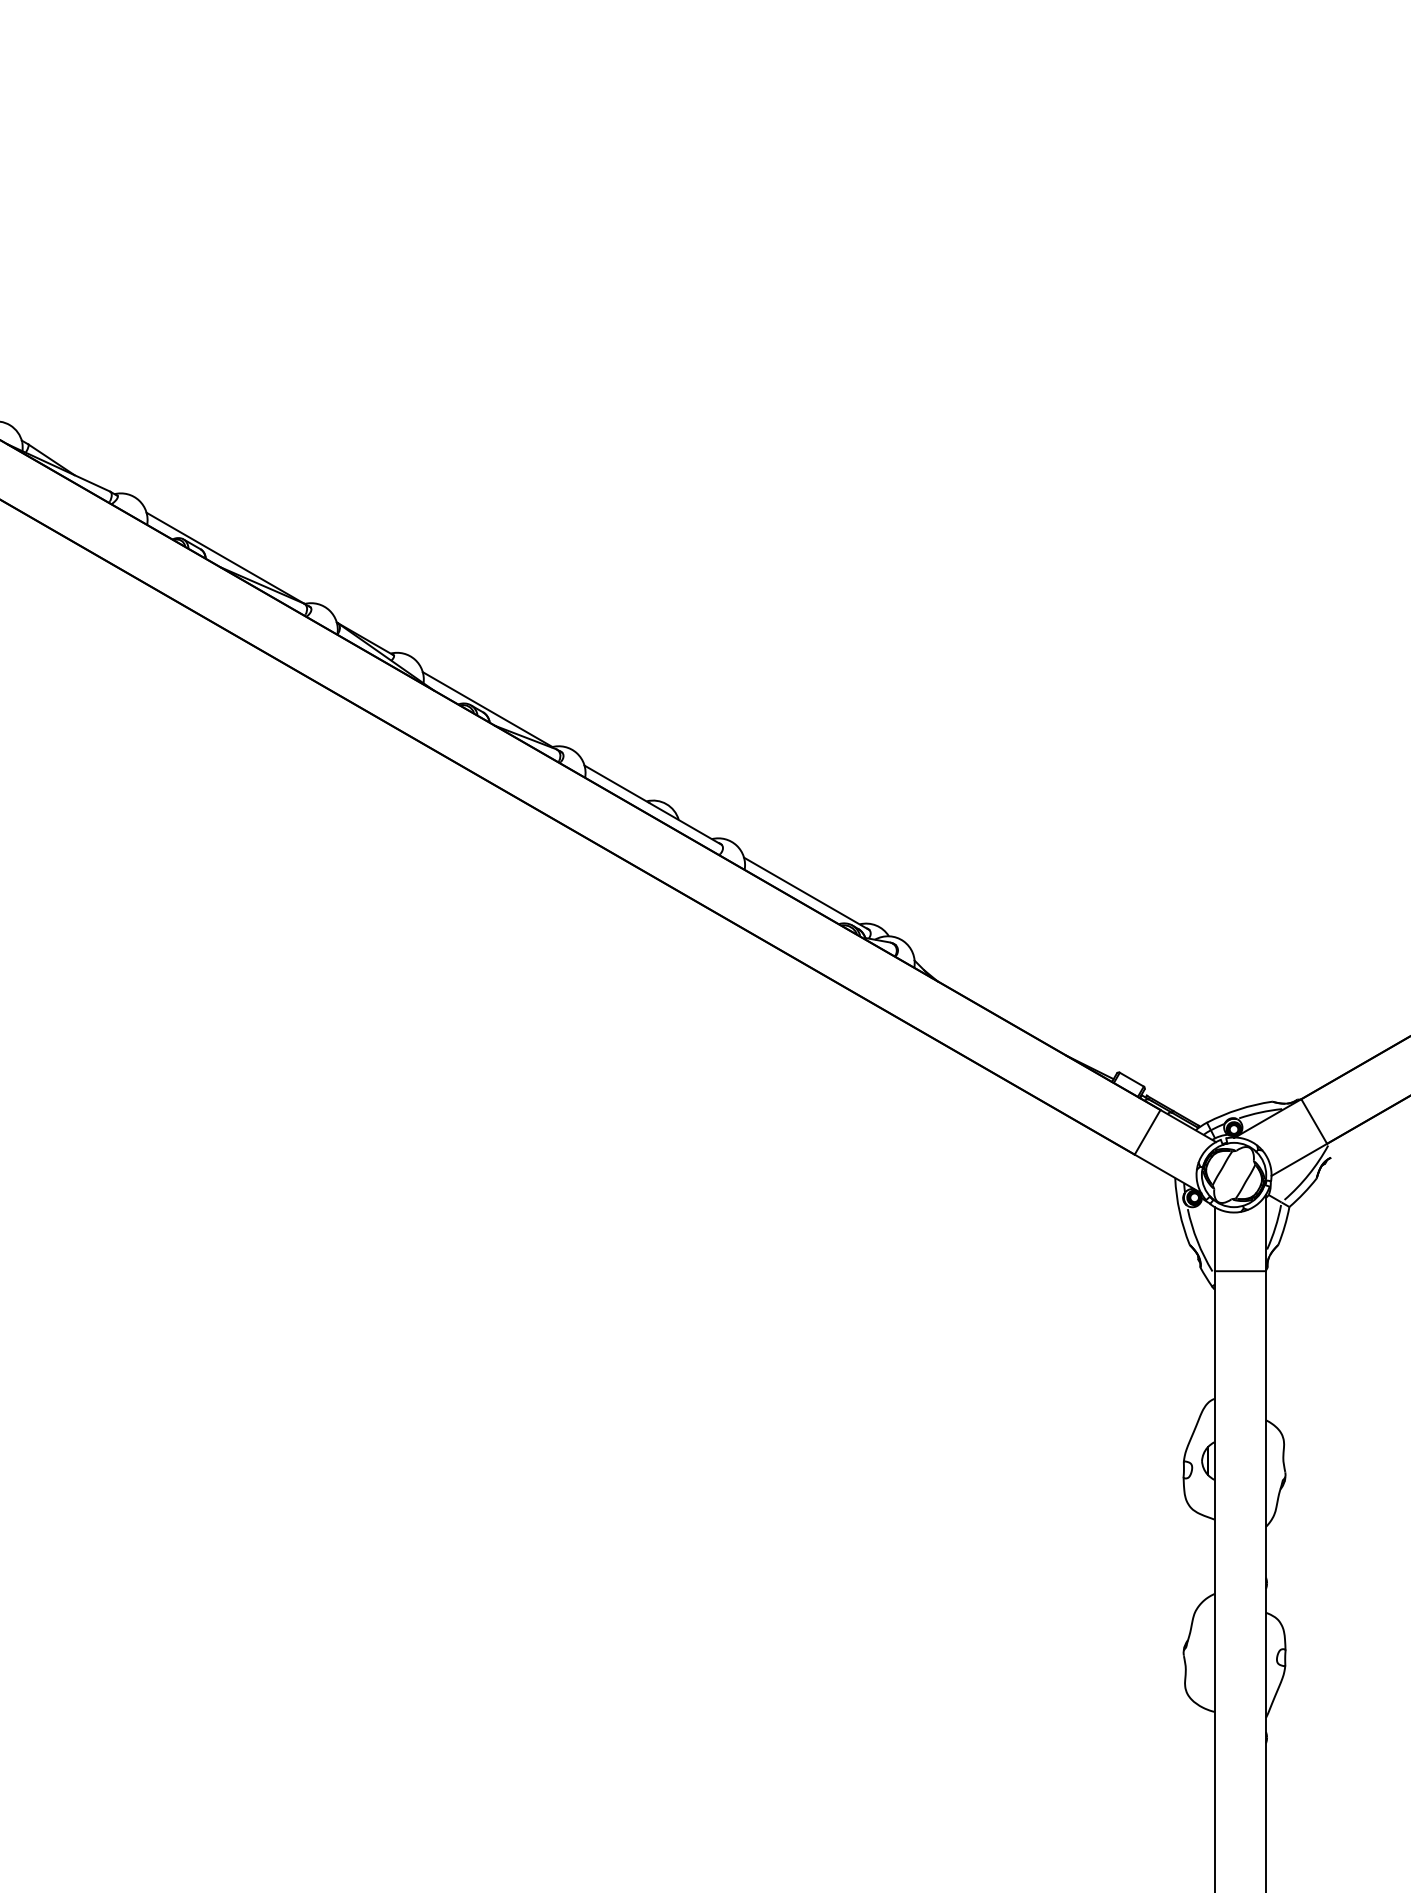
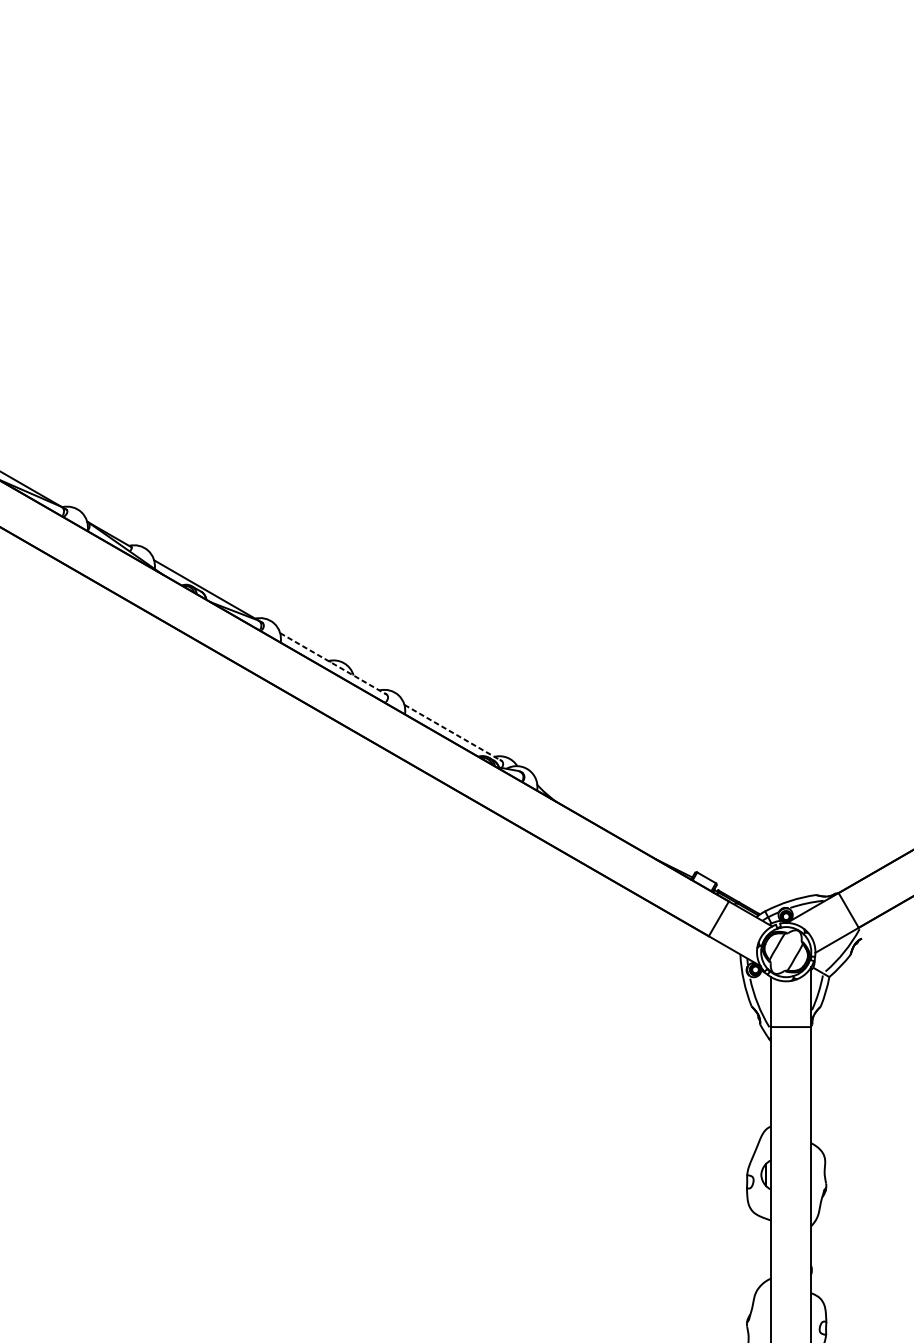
line: (653, 805) -> (333, 664), solid -> dashed
line: (807, 894) -> (453, 733), solid -> dashed

